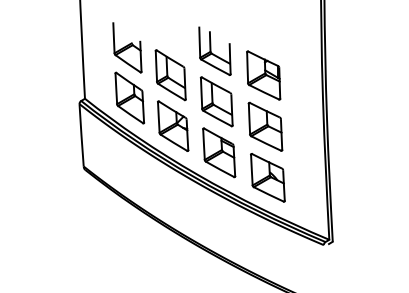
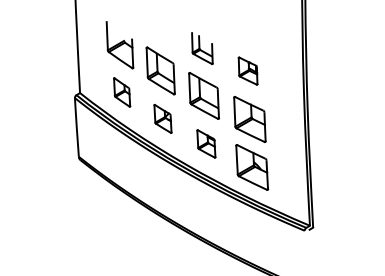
part: (215, 51) -> (202, 48), size x0.7
part: (262, 74) -> (247, 70), size x0.6
part: (129, 98) -> (121, 92), size x0.6
part: (172, 125) -> (162, 118), size x0.6
part: (219, 152) -> (206, 143), size x0.6

